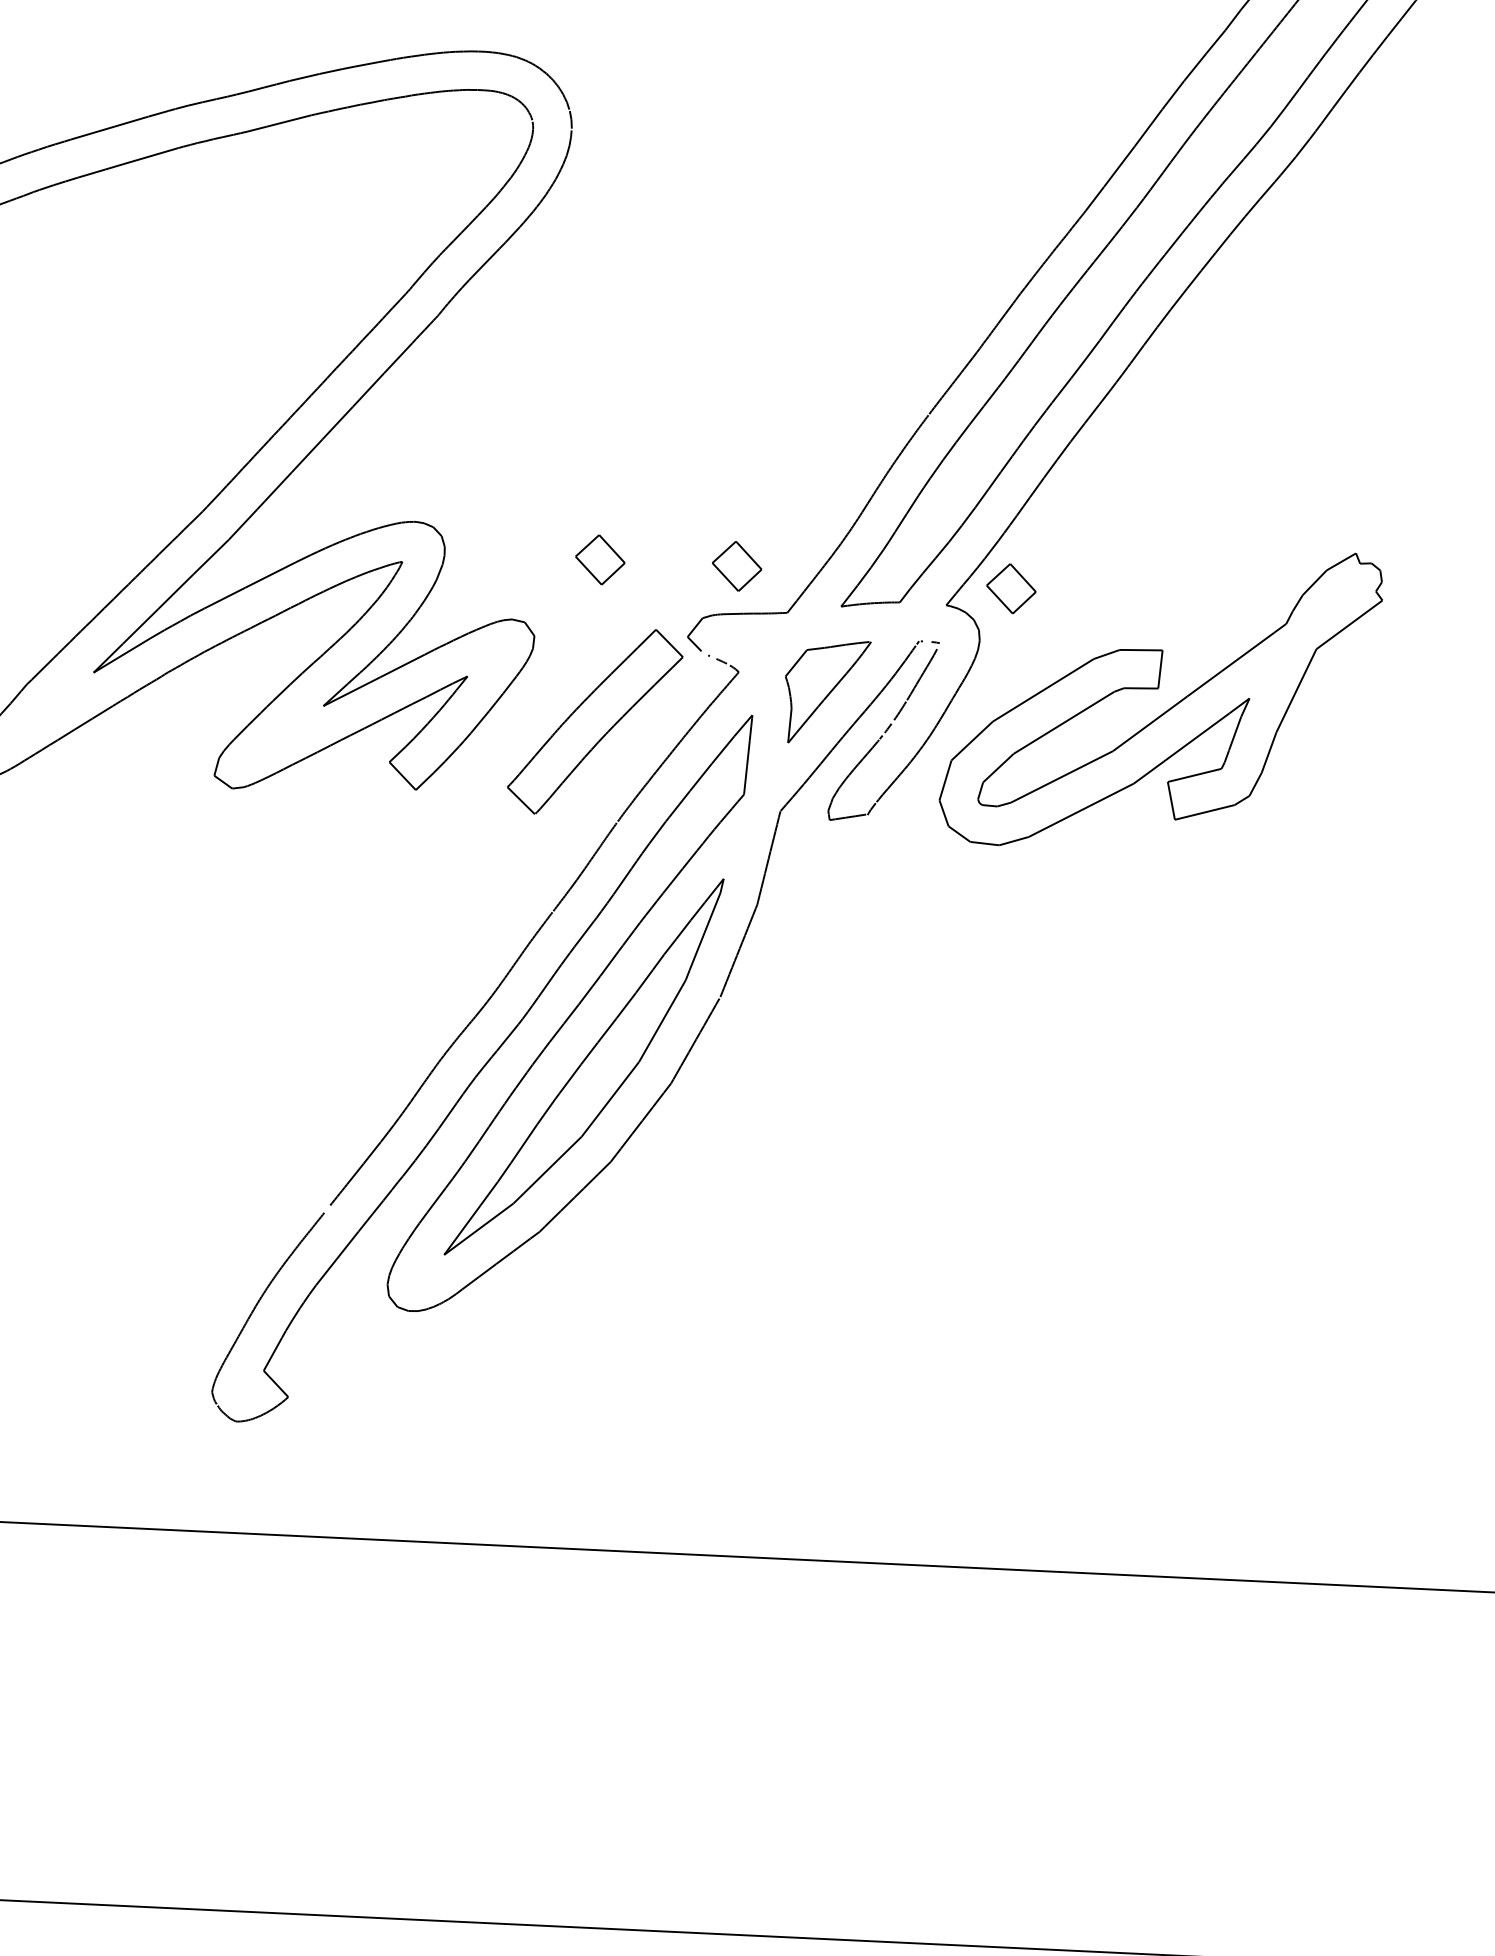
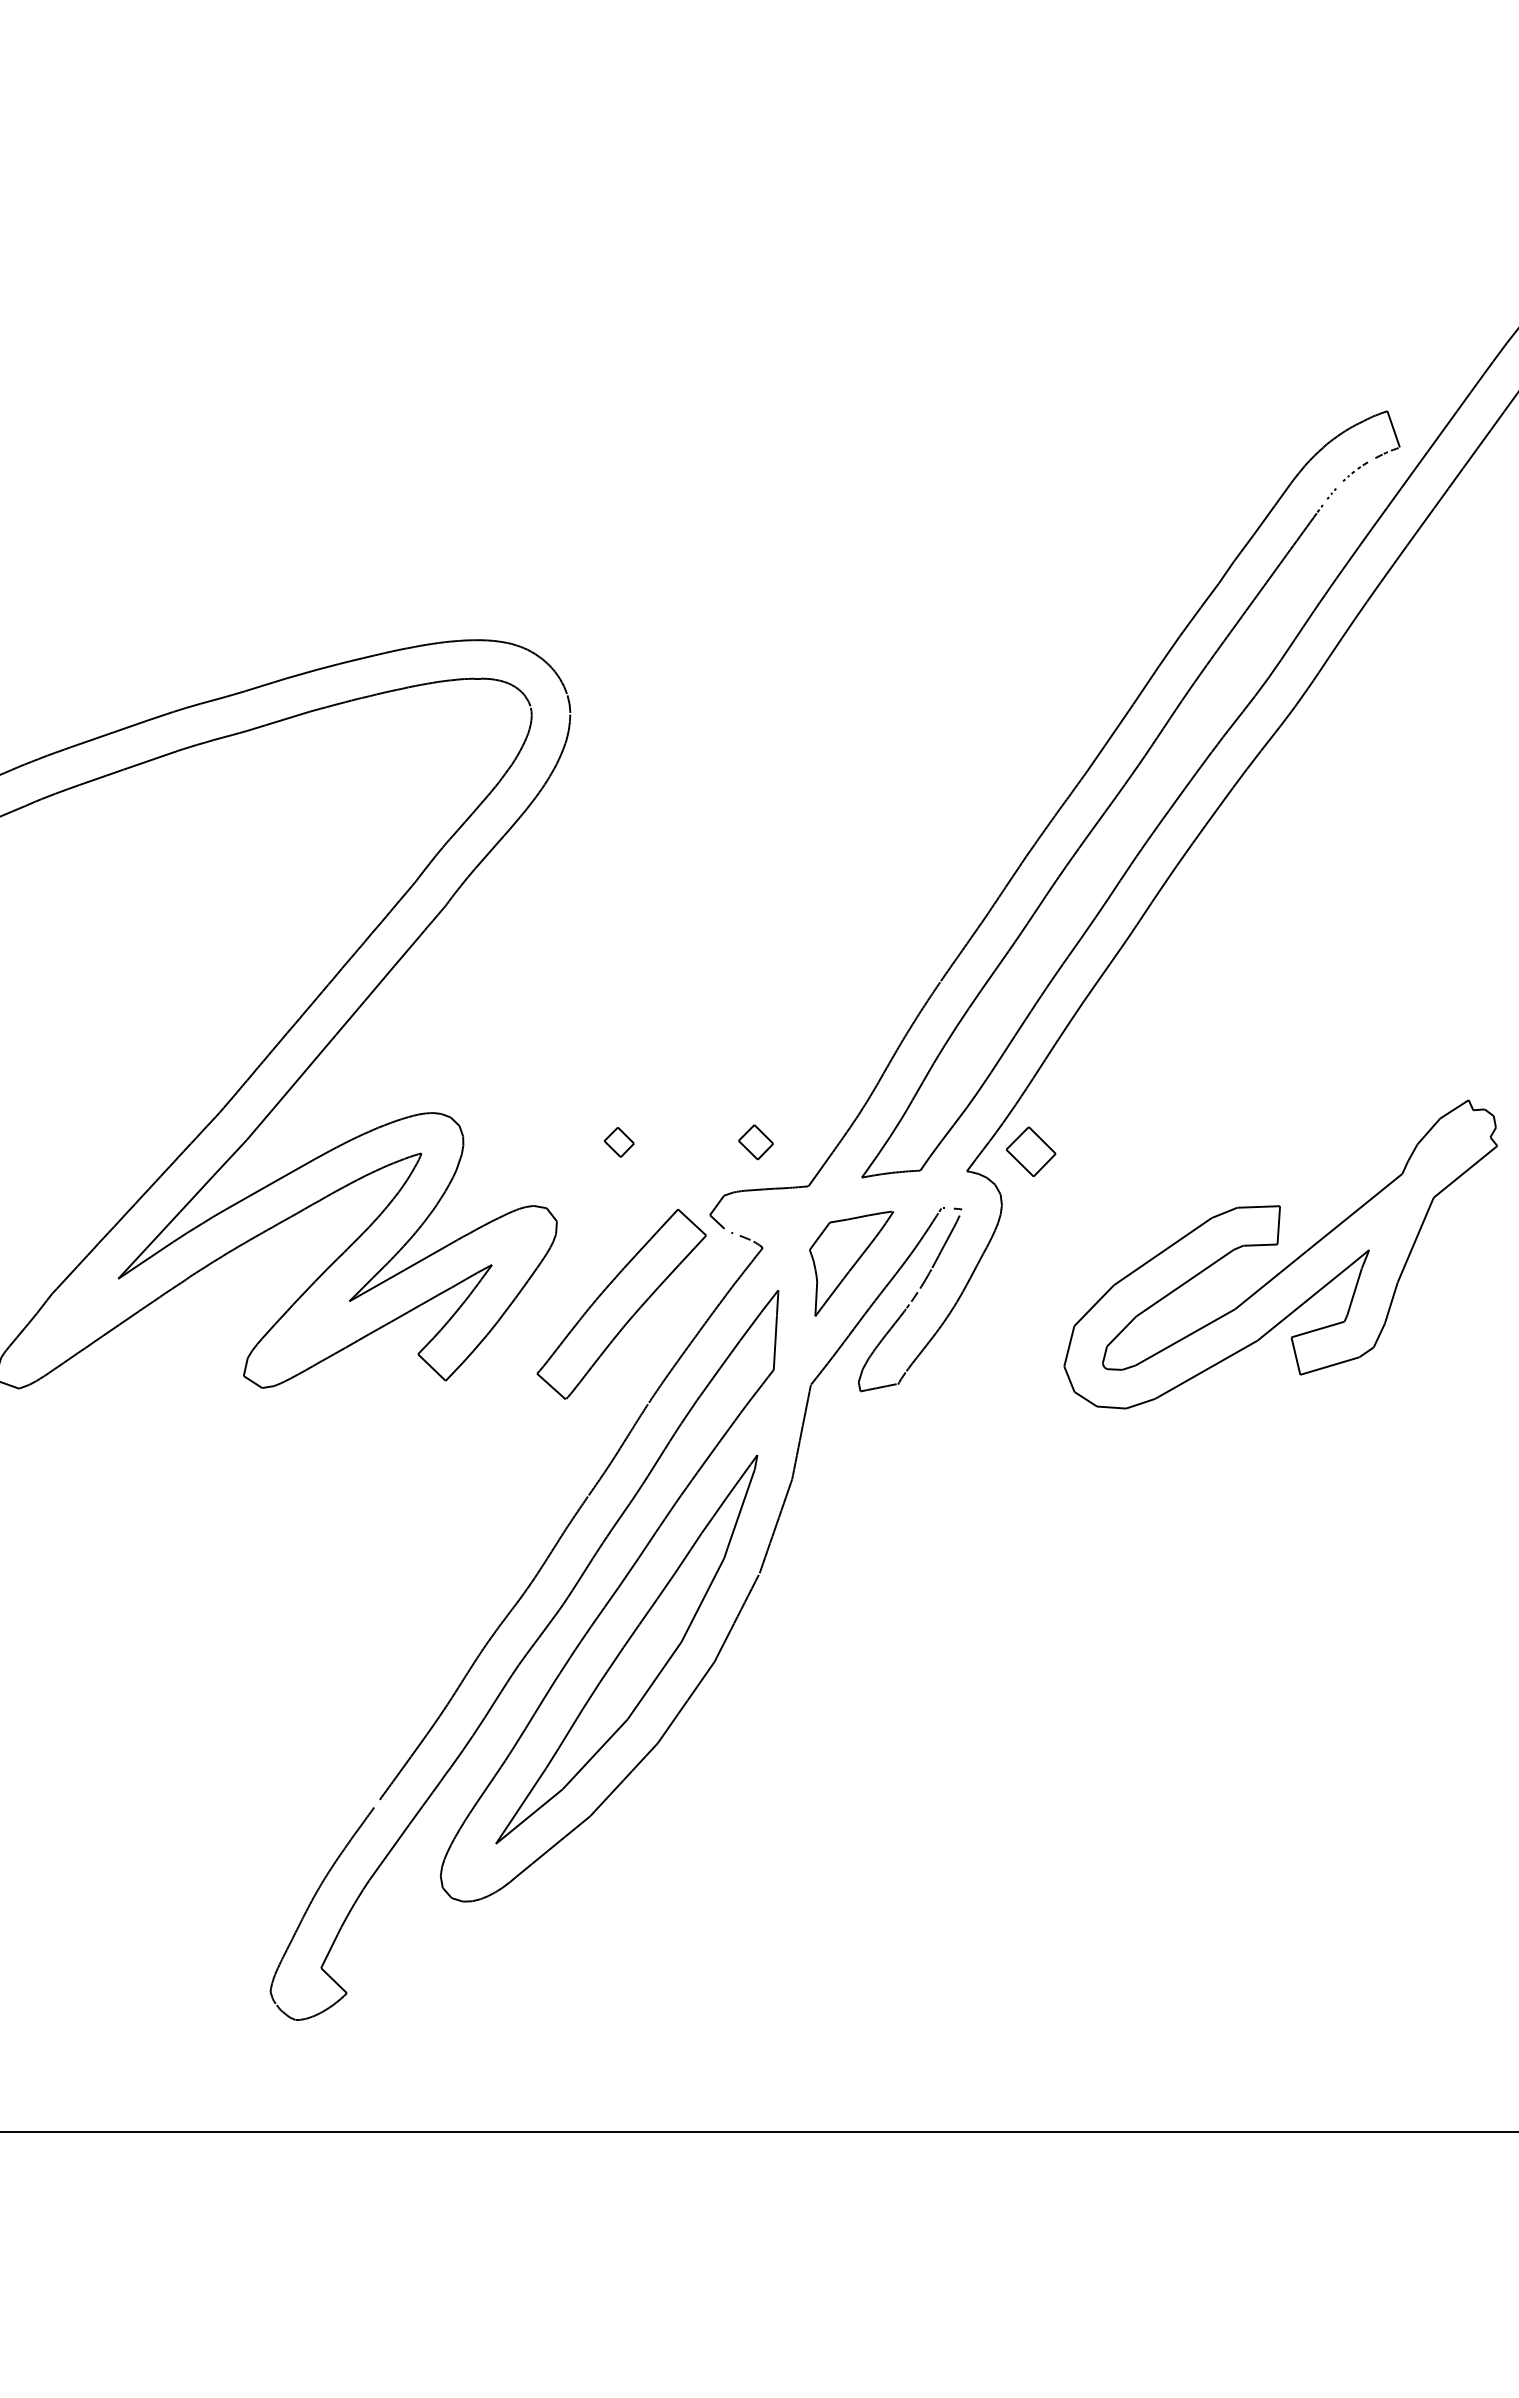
part: (600, 560) -> (619, 1142), size x0.6
part: (736, 566) -> (755, 1142), size x0.7
part: (1158, 689) -> (1277, 1245), moved

